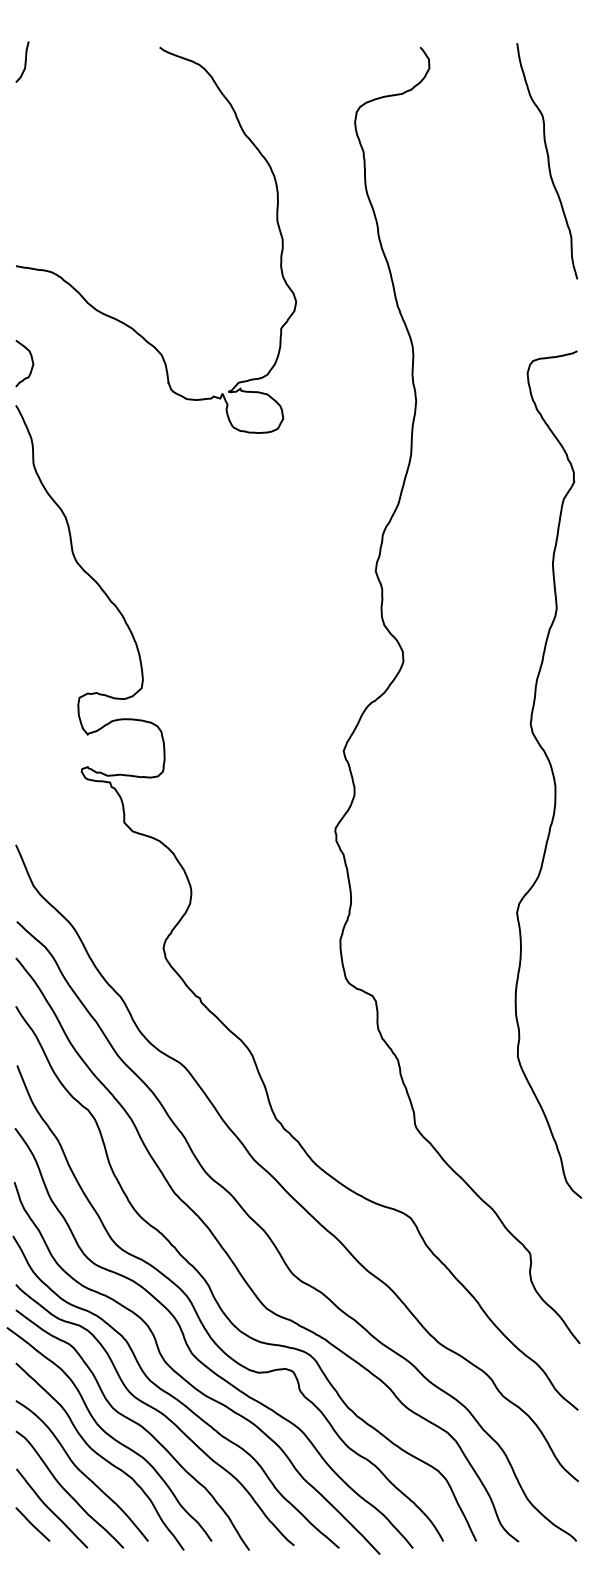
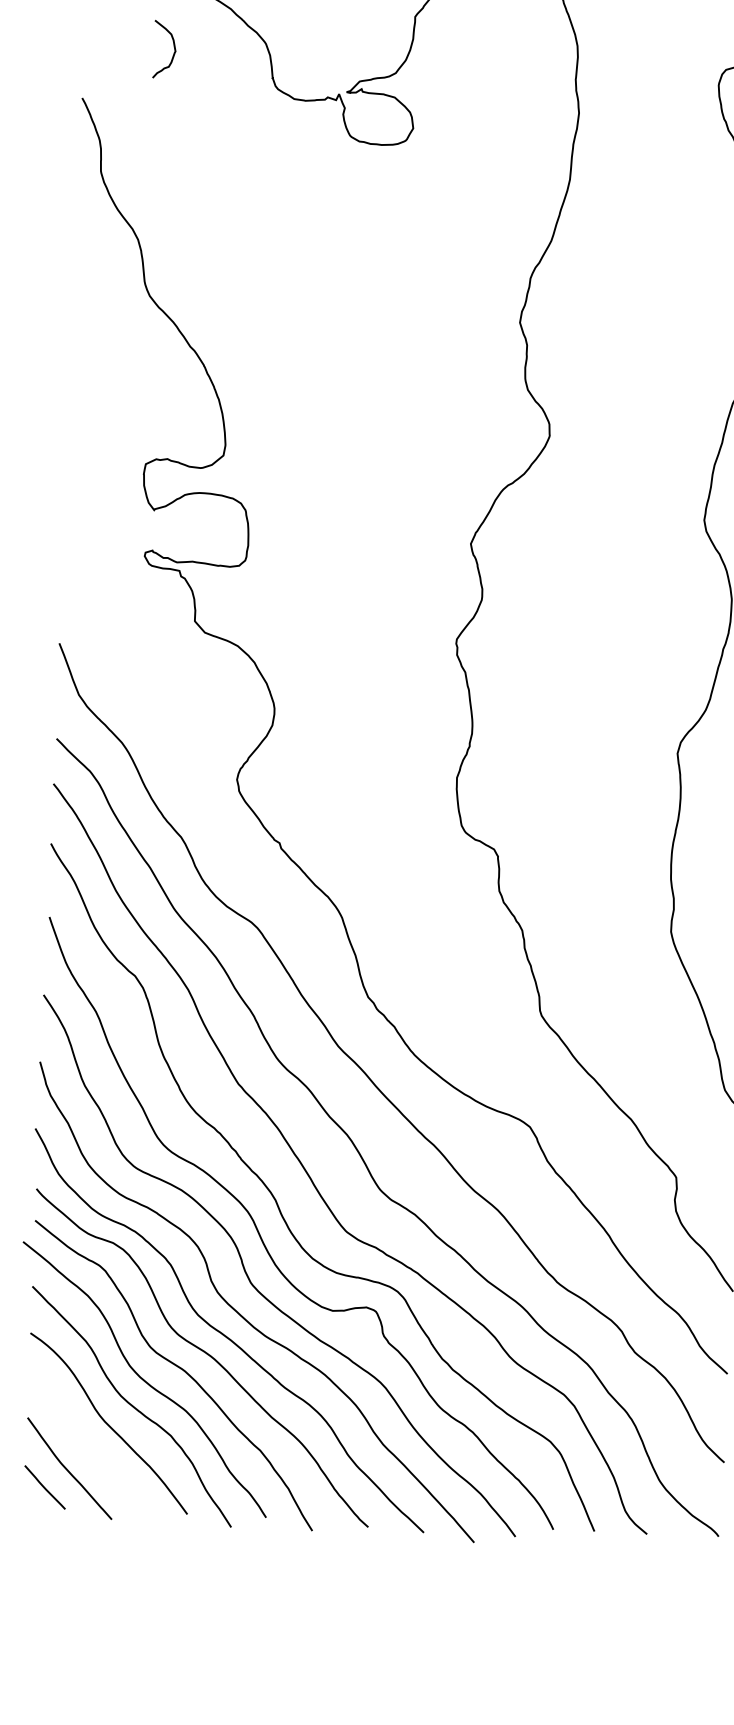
curve: (31, 361) -> (173, 47), moved
curve: (67, 1491) -> (89, 1448), removed

